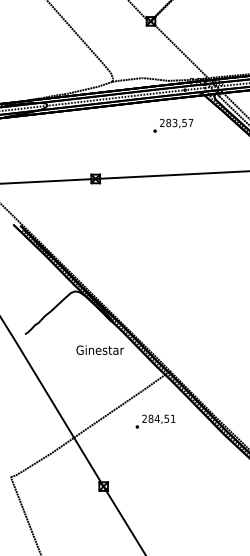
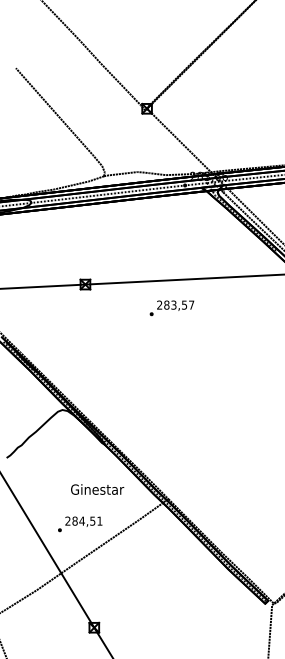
text: (172, 126) -> (171, 308), moved
text: (100, 350) -> (97, 489), moved
text: (155, 421) -> (80, 524), moved

